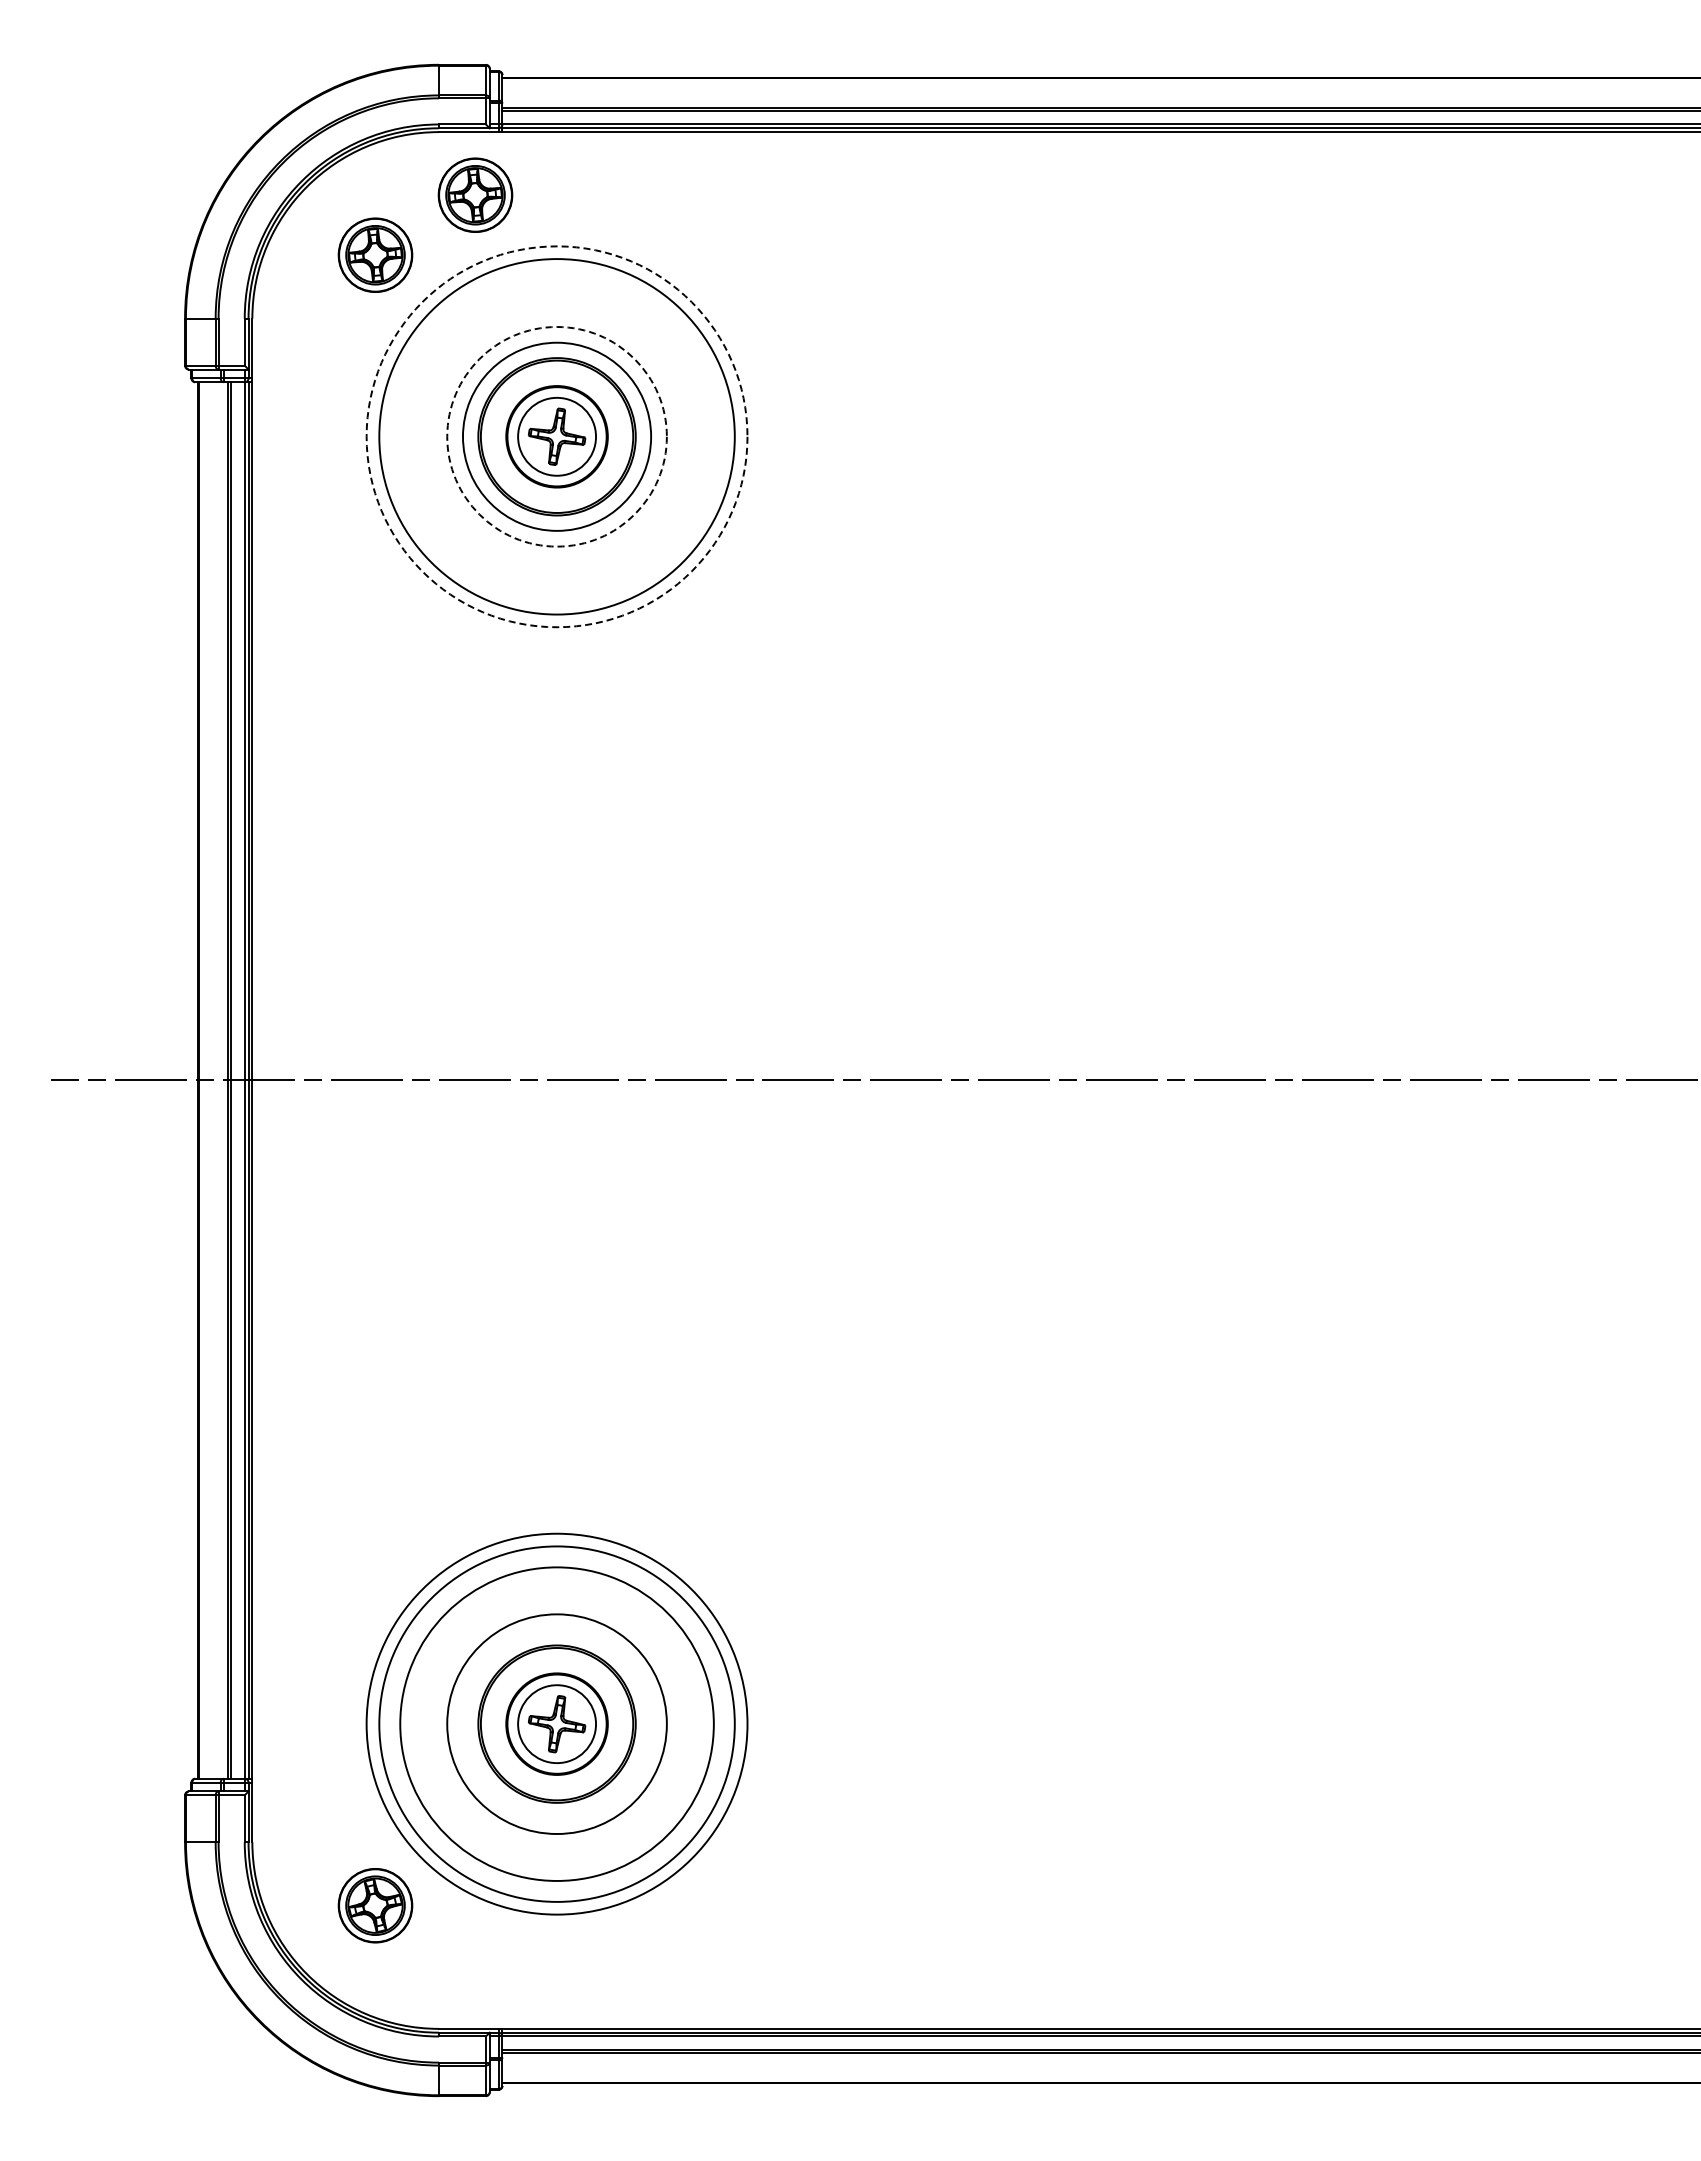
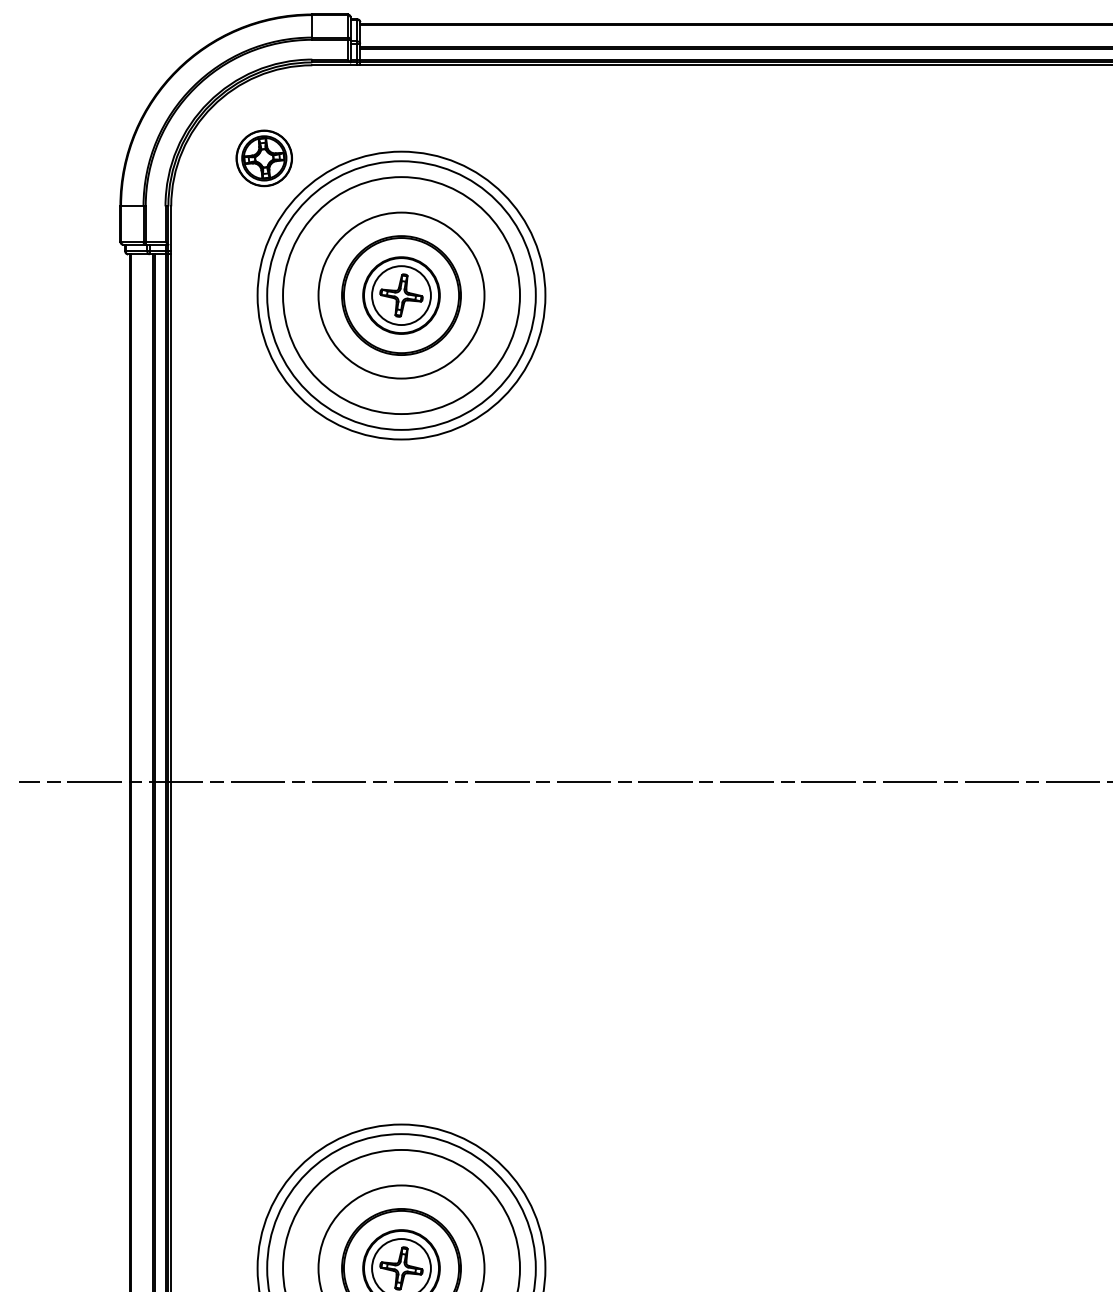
part: (475, 194) -> (339, 112), removed
circle: (556, 436) -> (401, 295), dashed -> solid
circle: (556, 436) -> (401, 295), dashed -> solid
circle: (556, 436) -> (401, 295), size x1.67

